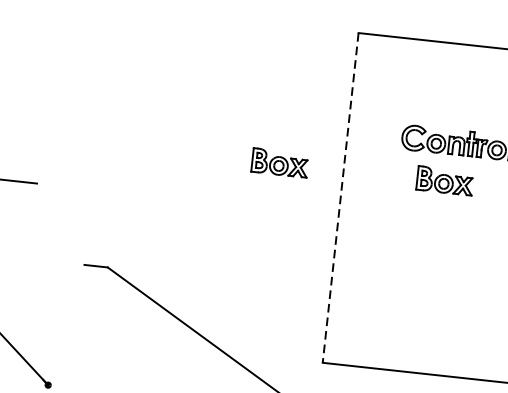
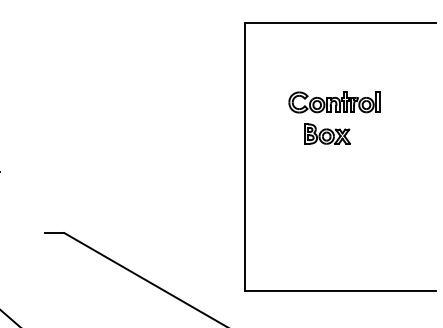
part: (280, 162) -> (193, 133), removed
line: (341, 197) -> (245, 156), dashed -> solid

